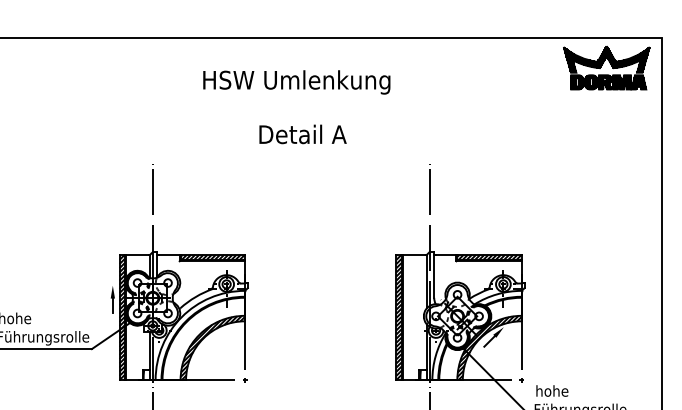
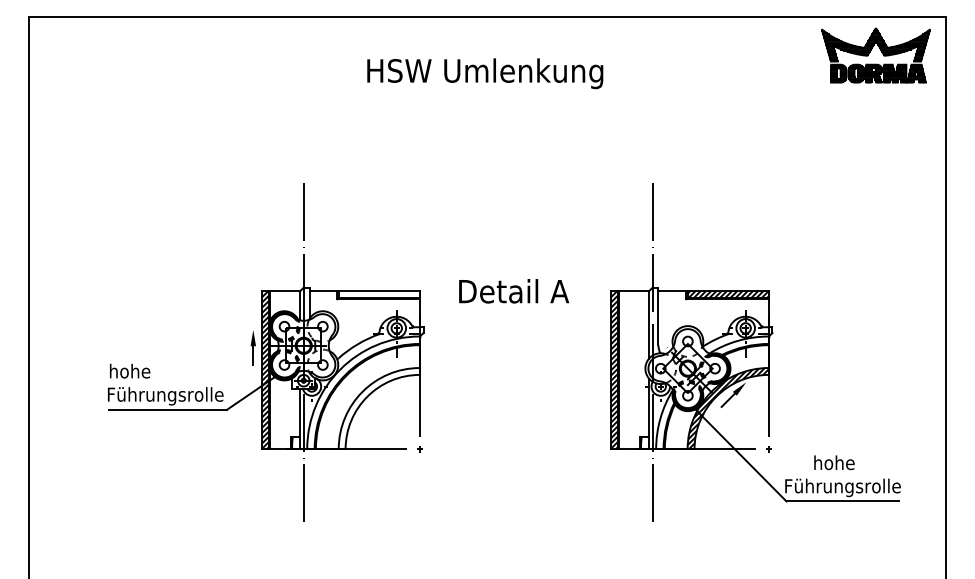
text: (303, 134) -> (514, 291), moved
hatch: (212, 257) -> (379, 294), removed
hatch: (212, 347) -> (379, 408), removed
text: (552, 390) -> (834, 462), moved

